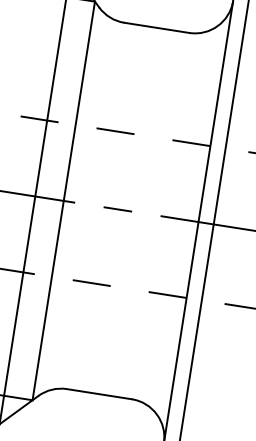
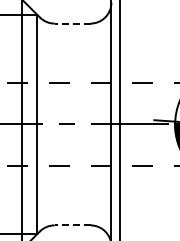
line: (156, 27) -> (72, 23), solid -> dashed
line: (99, 394) -> (72, 225), solid -> dashed

